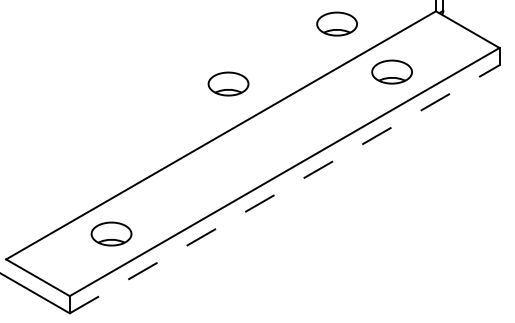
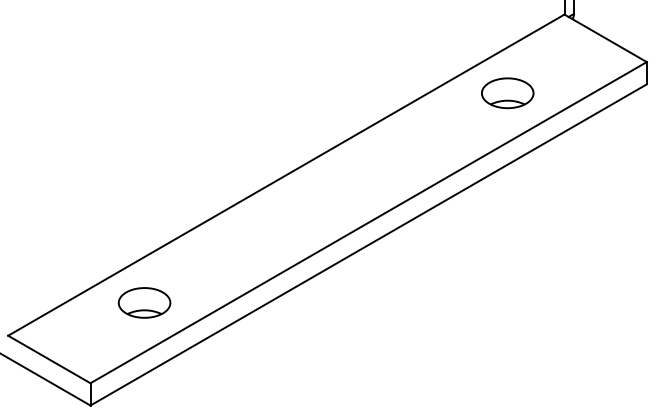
part: (336, 23) -> (435, 30), removed
part: (228, 83) -> (295, 108), removed
line: (285, 189) -> (369, 245), dashed -> solid

